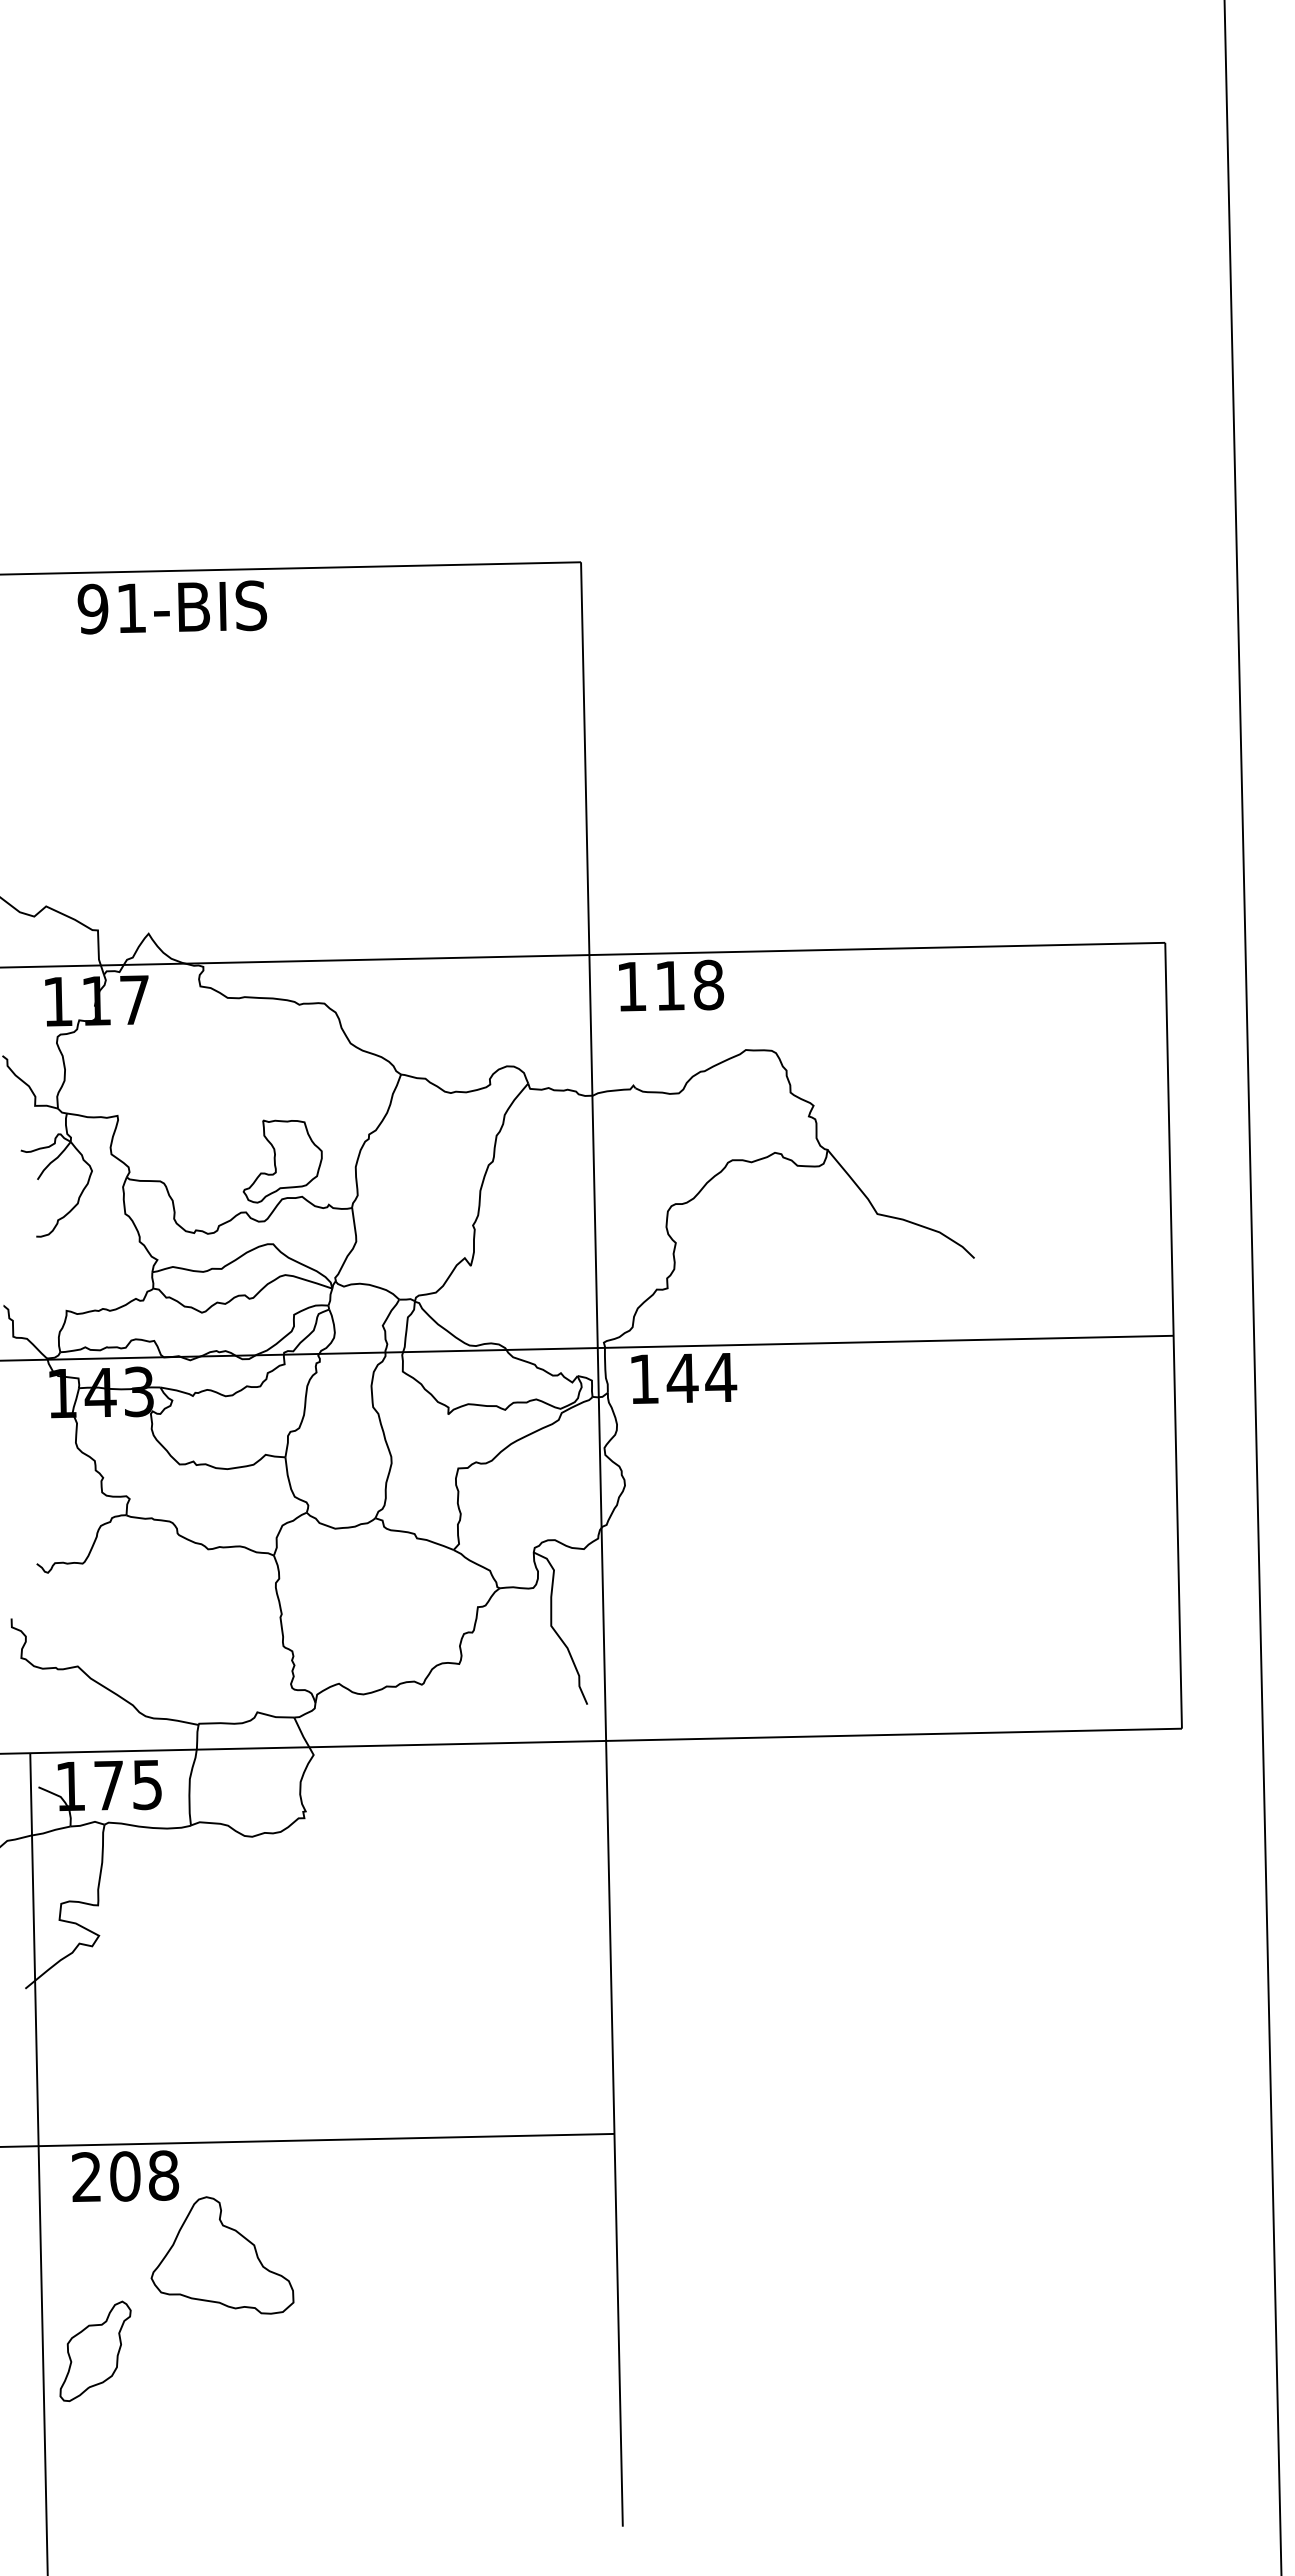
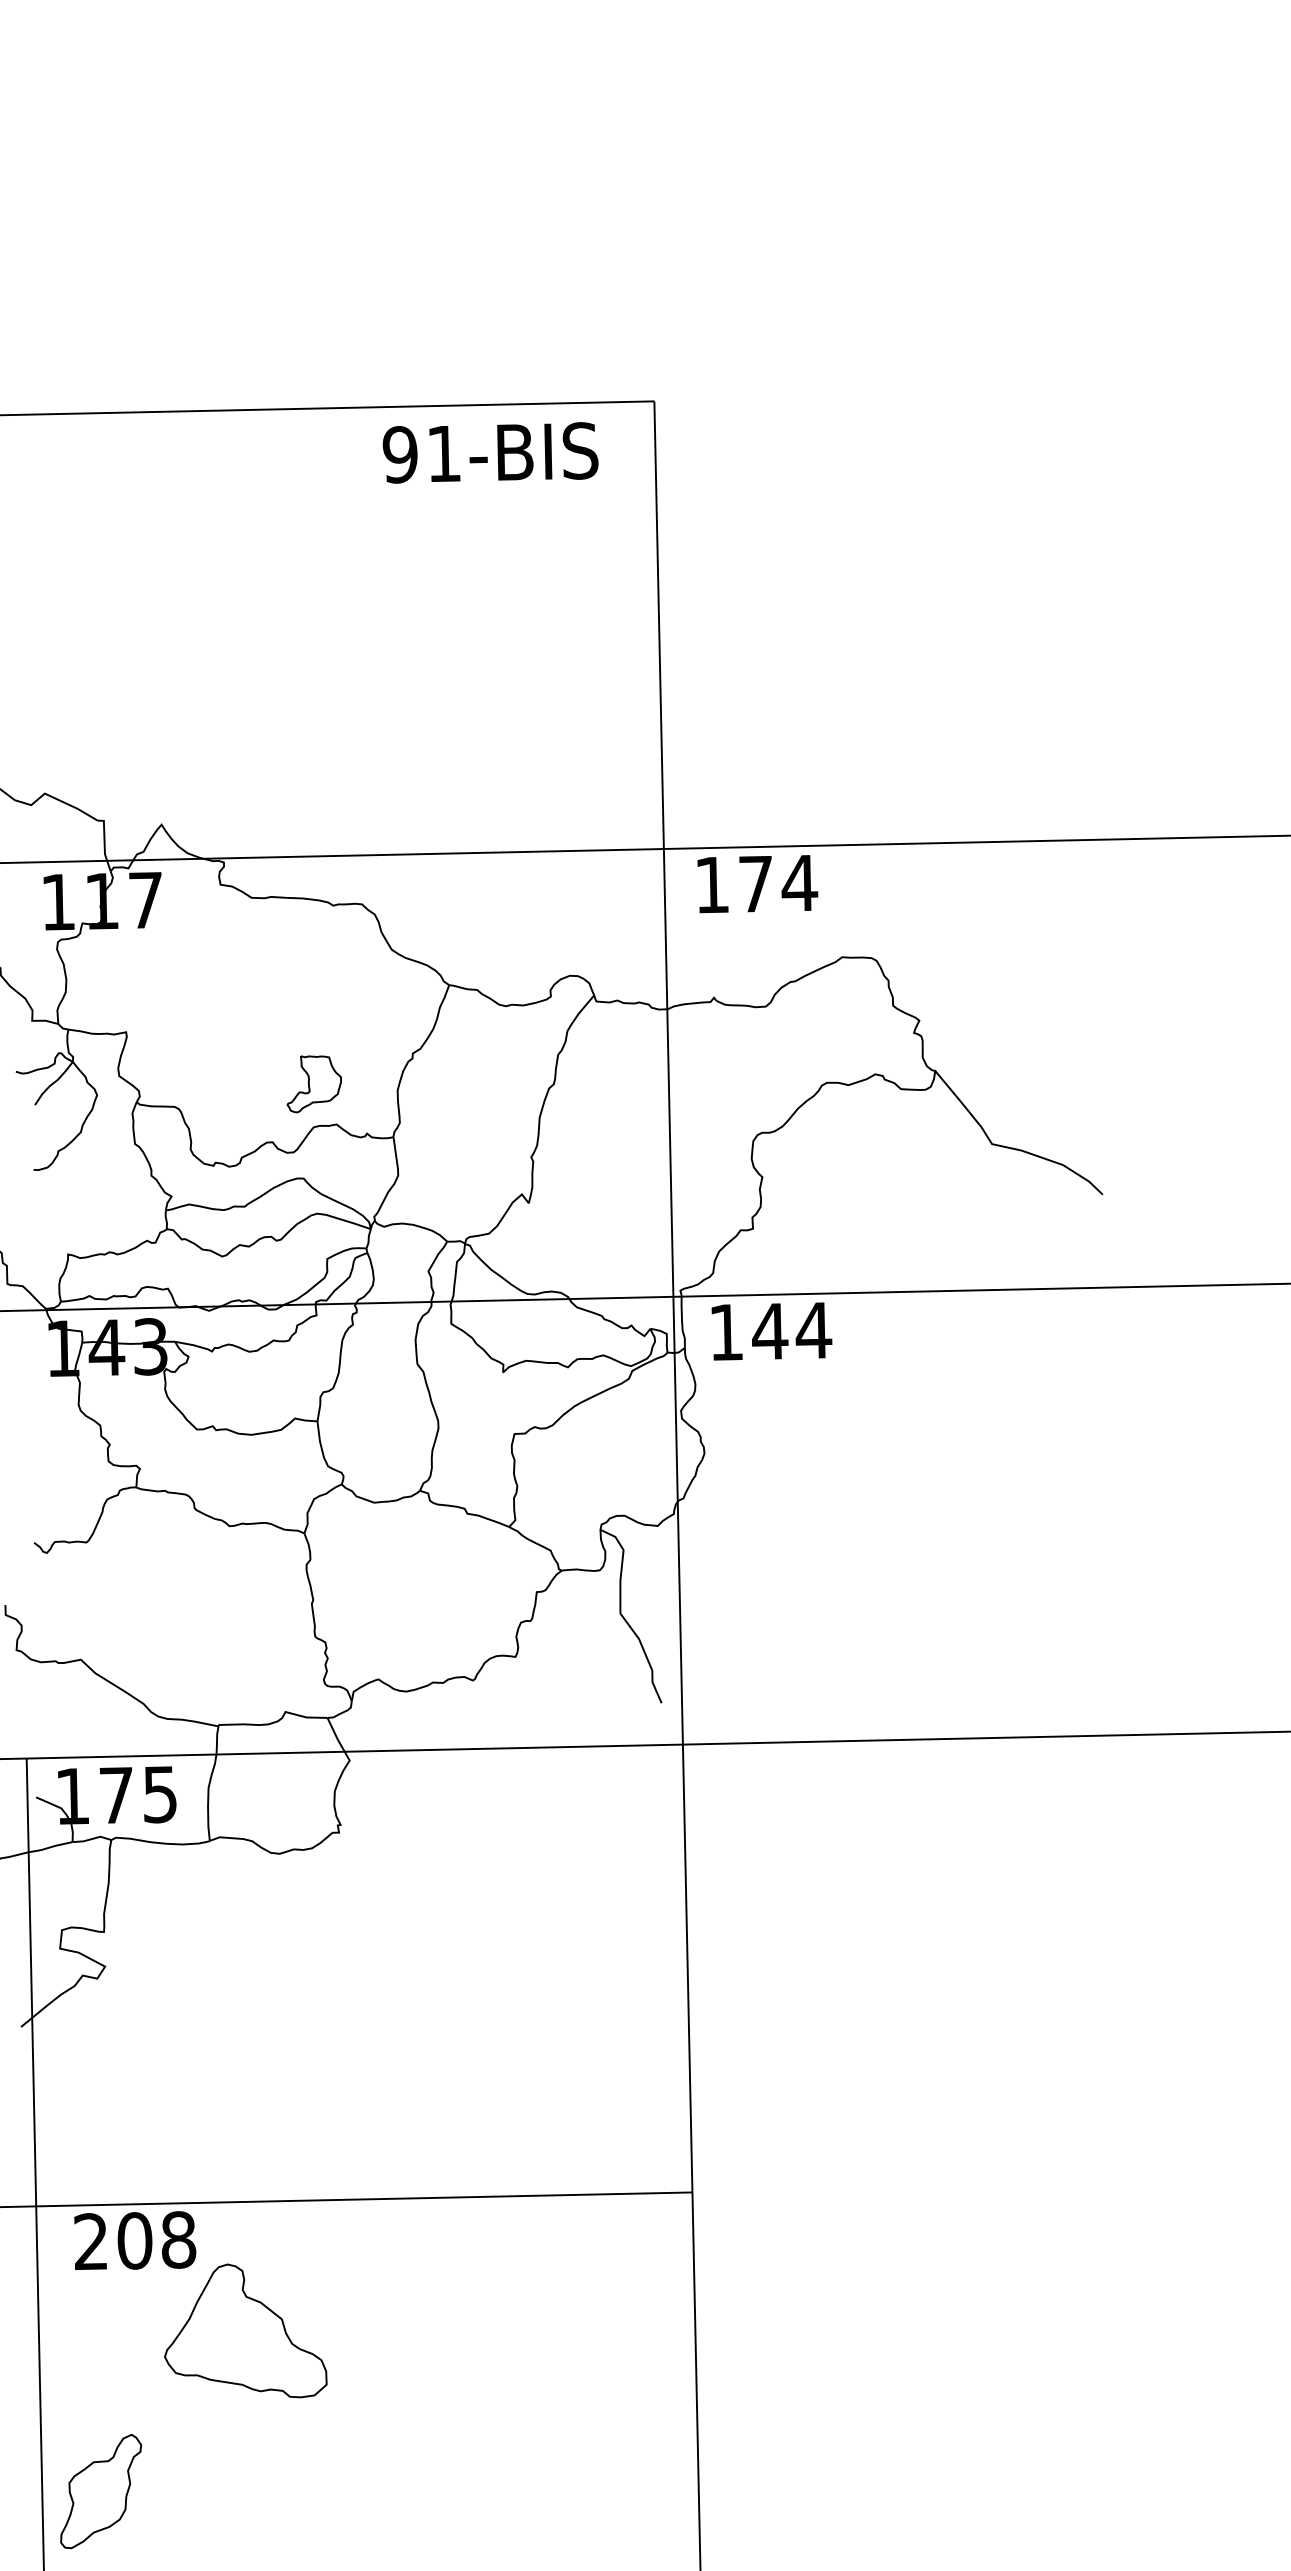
text: (171, 607) -> (489, 452), moved
text: (689, 984) -> (777, 882), 118 -> 174
part: (282, 1161) -> (314, 1084), size x0.6
part: (95, 2351) -> (101, 2491), moved

